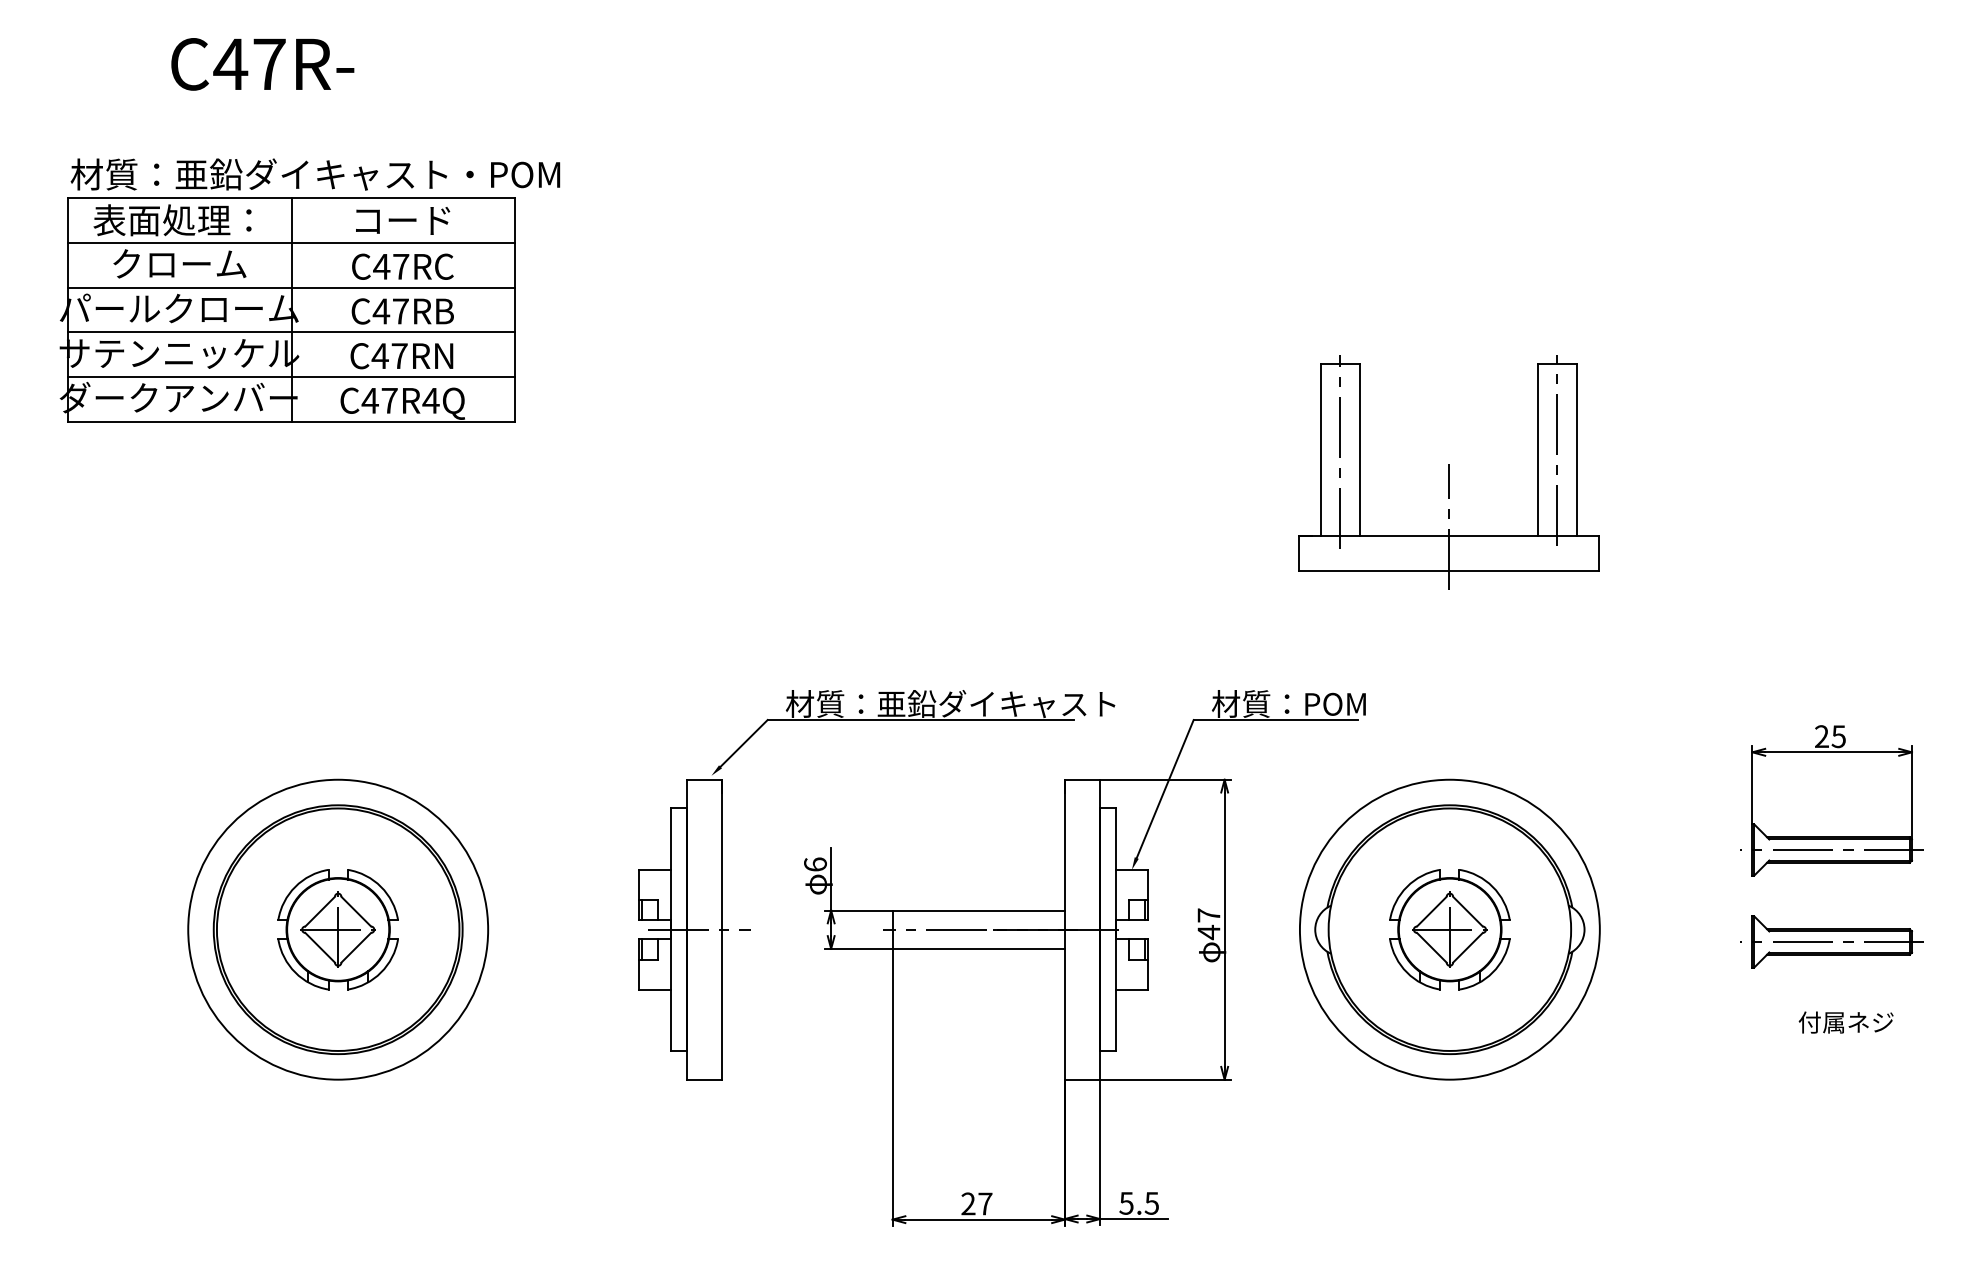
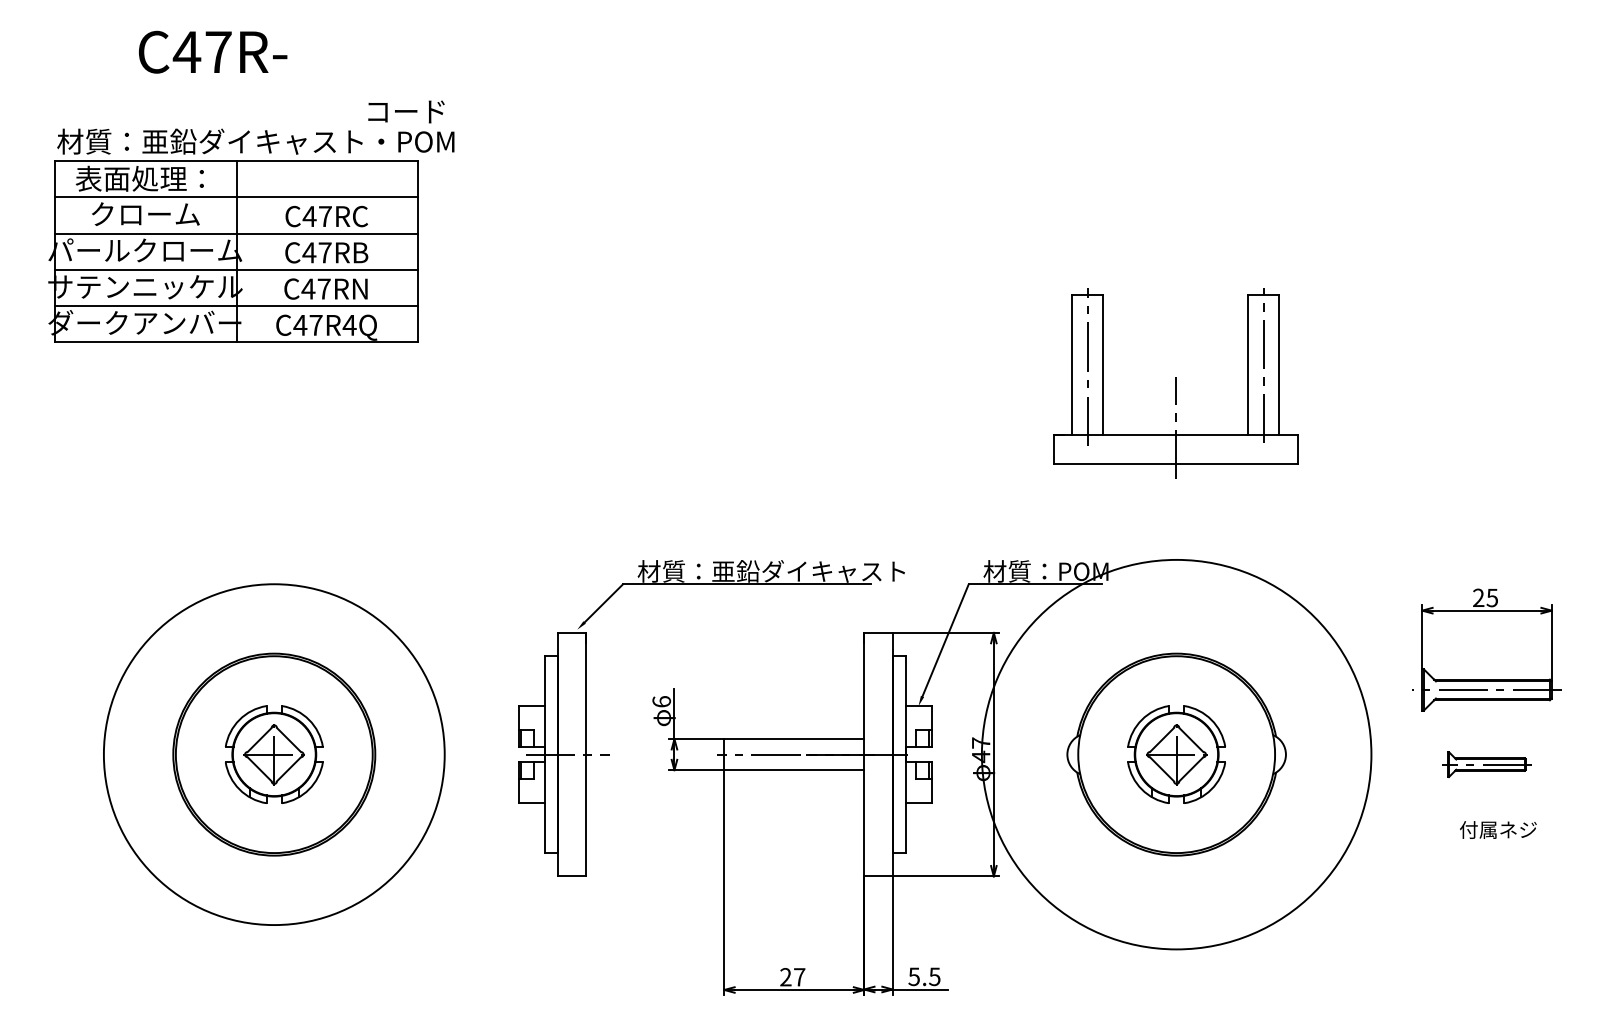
text: (403, 220) -> (406, 111), moved
circle: (338, 929) -> (274, 754), size x1.4
circle: (1449, 929) -> (1176, 754), size x1.6
part: (1831, 941) -> (1486, 764), size x0.6

